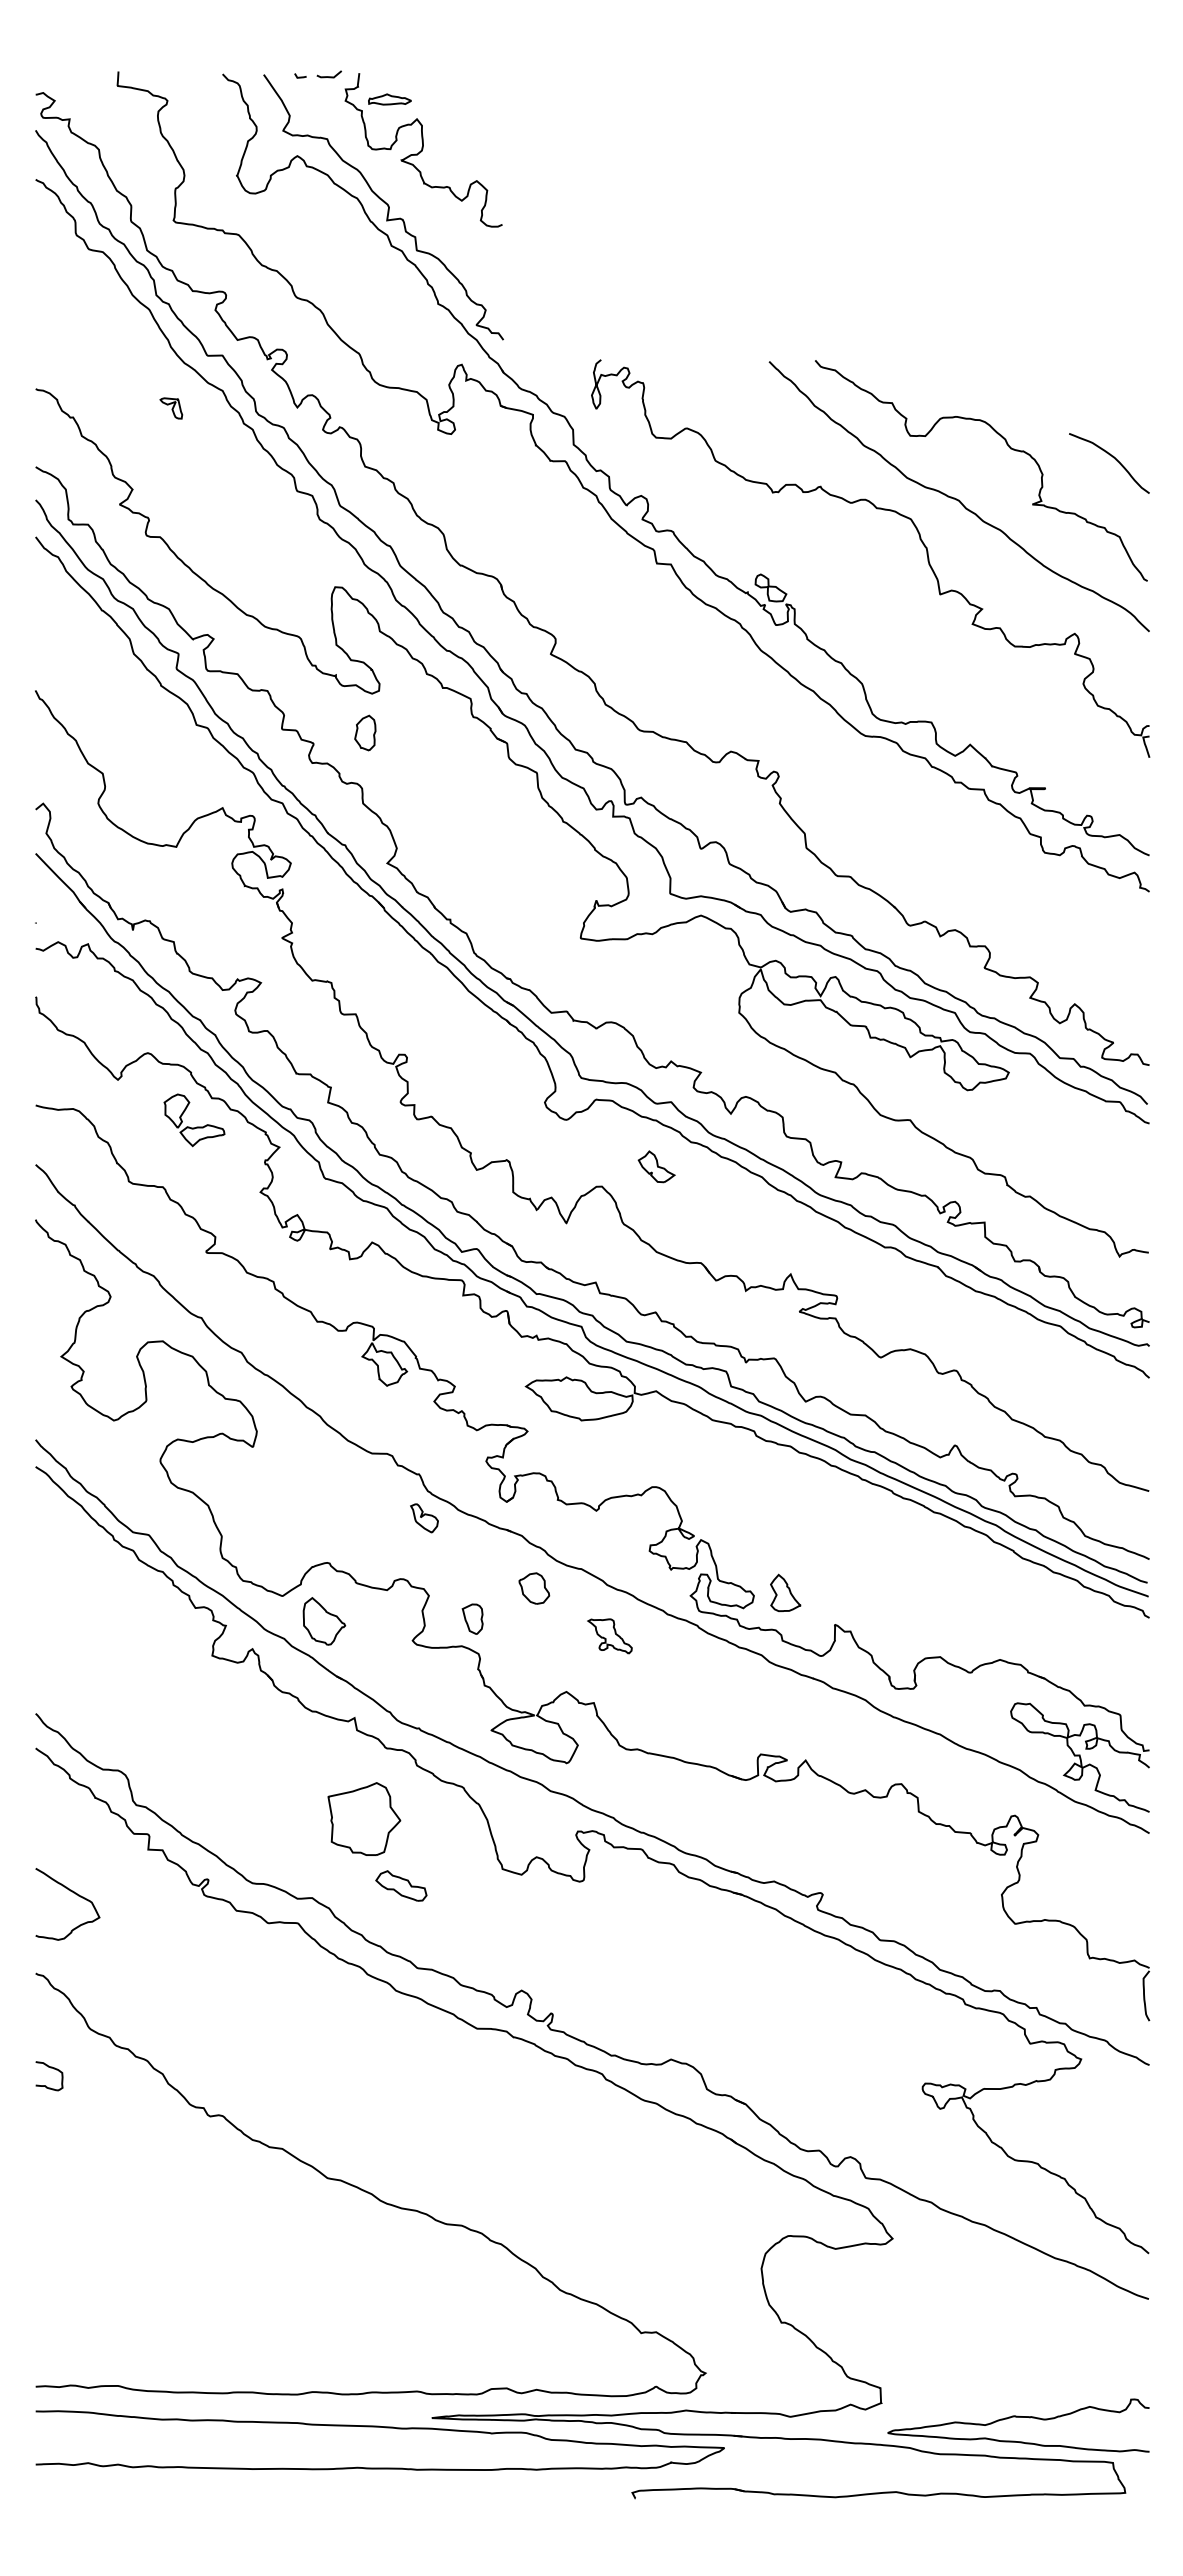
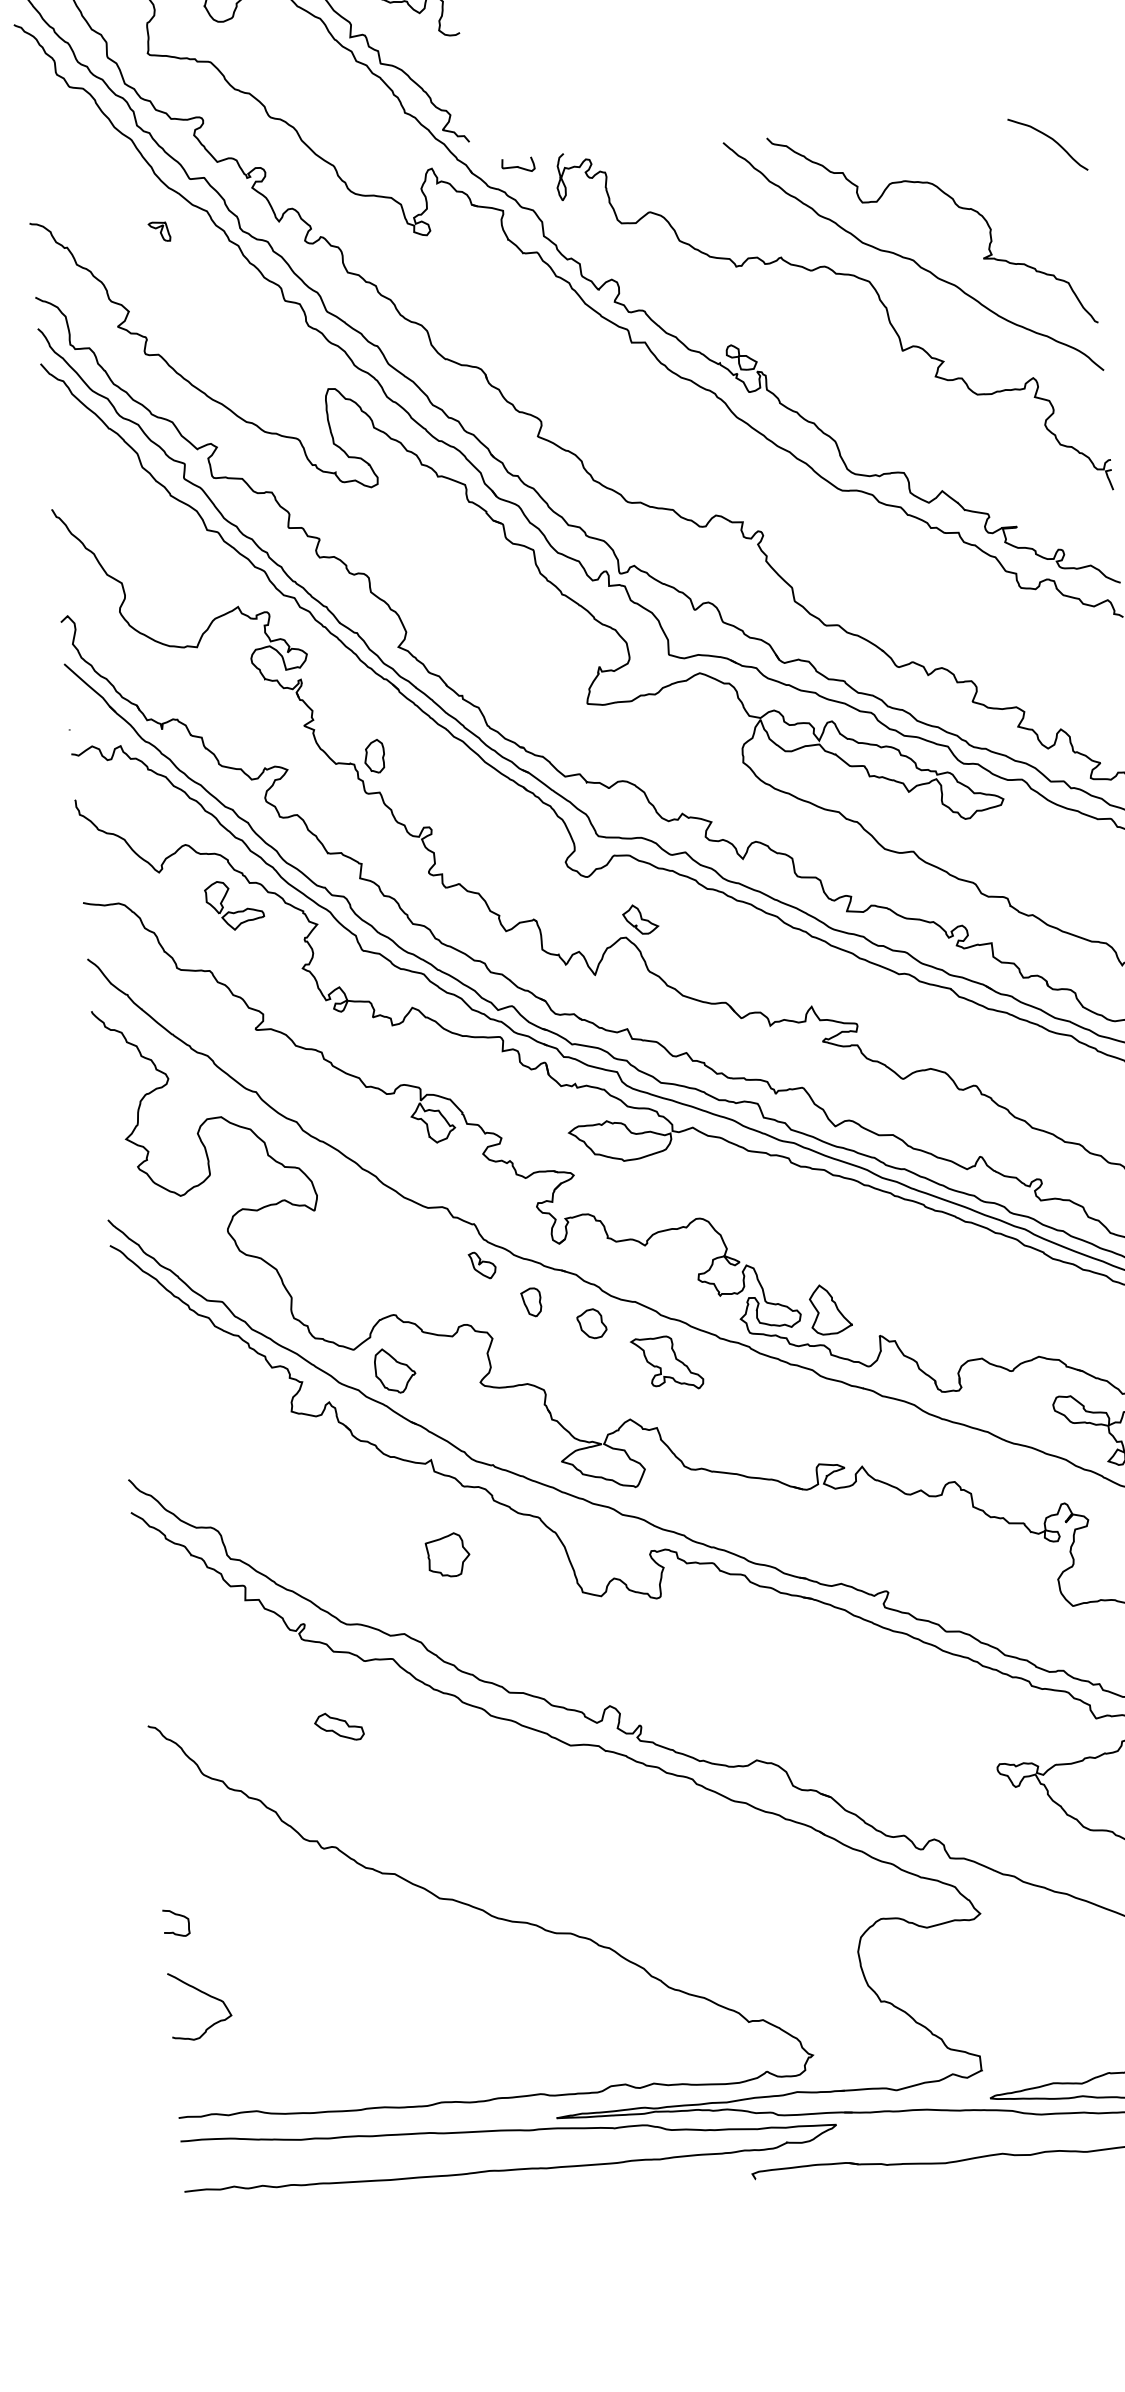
curve: (552, 369) -> (518, 166), added
curve: (1113, 458) -> (1051, 139), moved
part: (365, 732) -> (374, 755), moved
part: (656, 1166) -> (640, 919), moved
part: (785, 1592) -> (830, 1308), size x1.43
part: (472, 1618) -> (531, 1301), moved
part: (609, 1636) -> (666, 1363), size x1.67
part: (364, 1818) -> (448, 1554), size x0.62
part: (401, 1885) -> (339, 1726), moved
curve: (73, 1893) -> (204, 1994), moved
curve: (50, 2068) -> (176, 1915), moved

